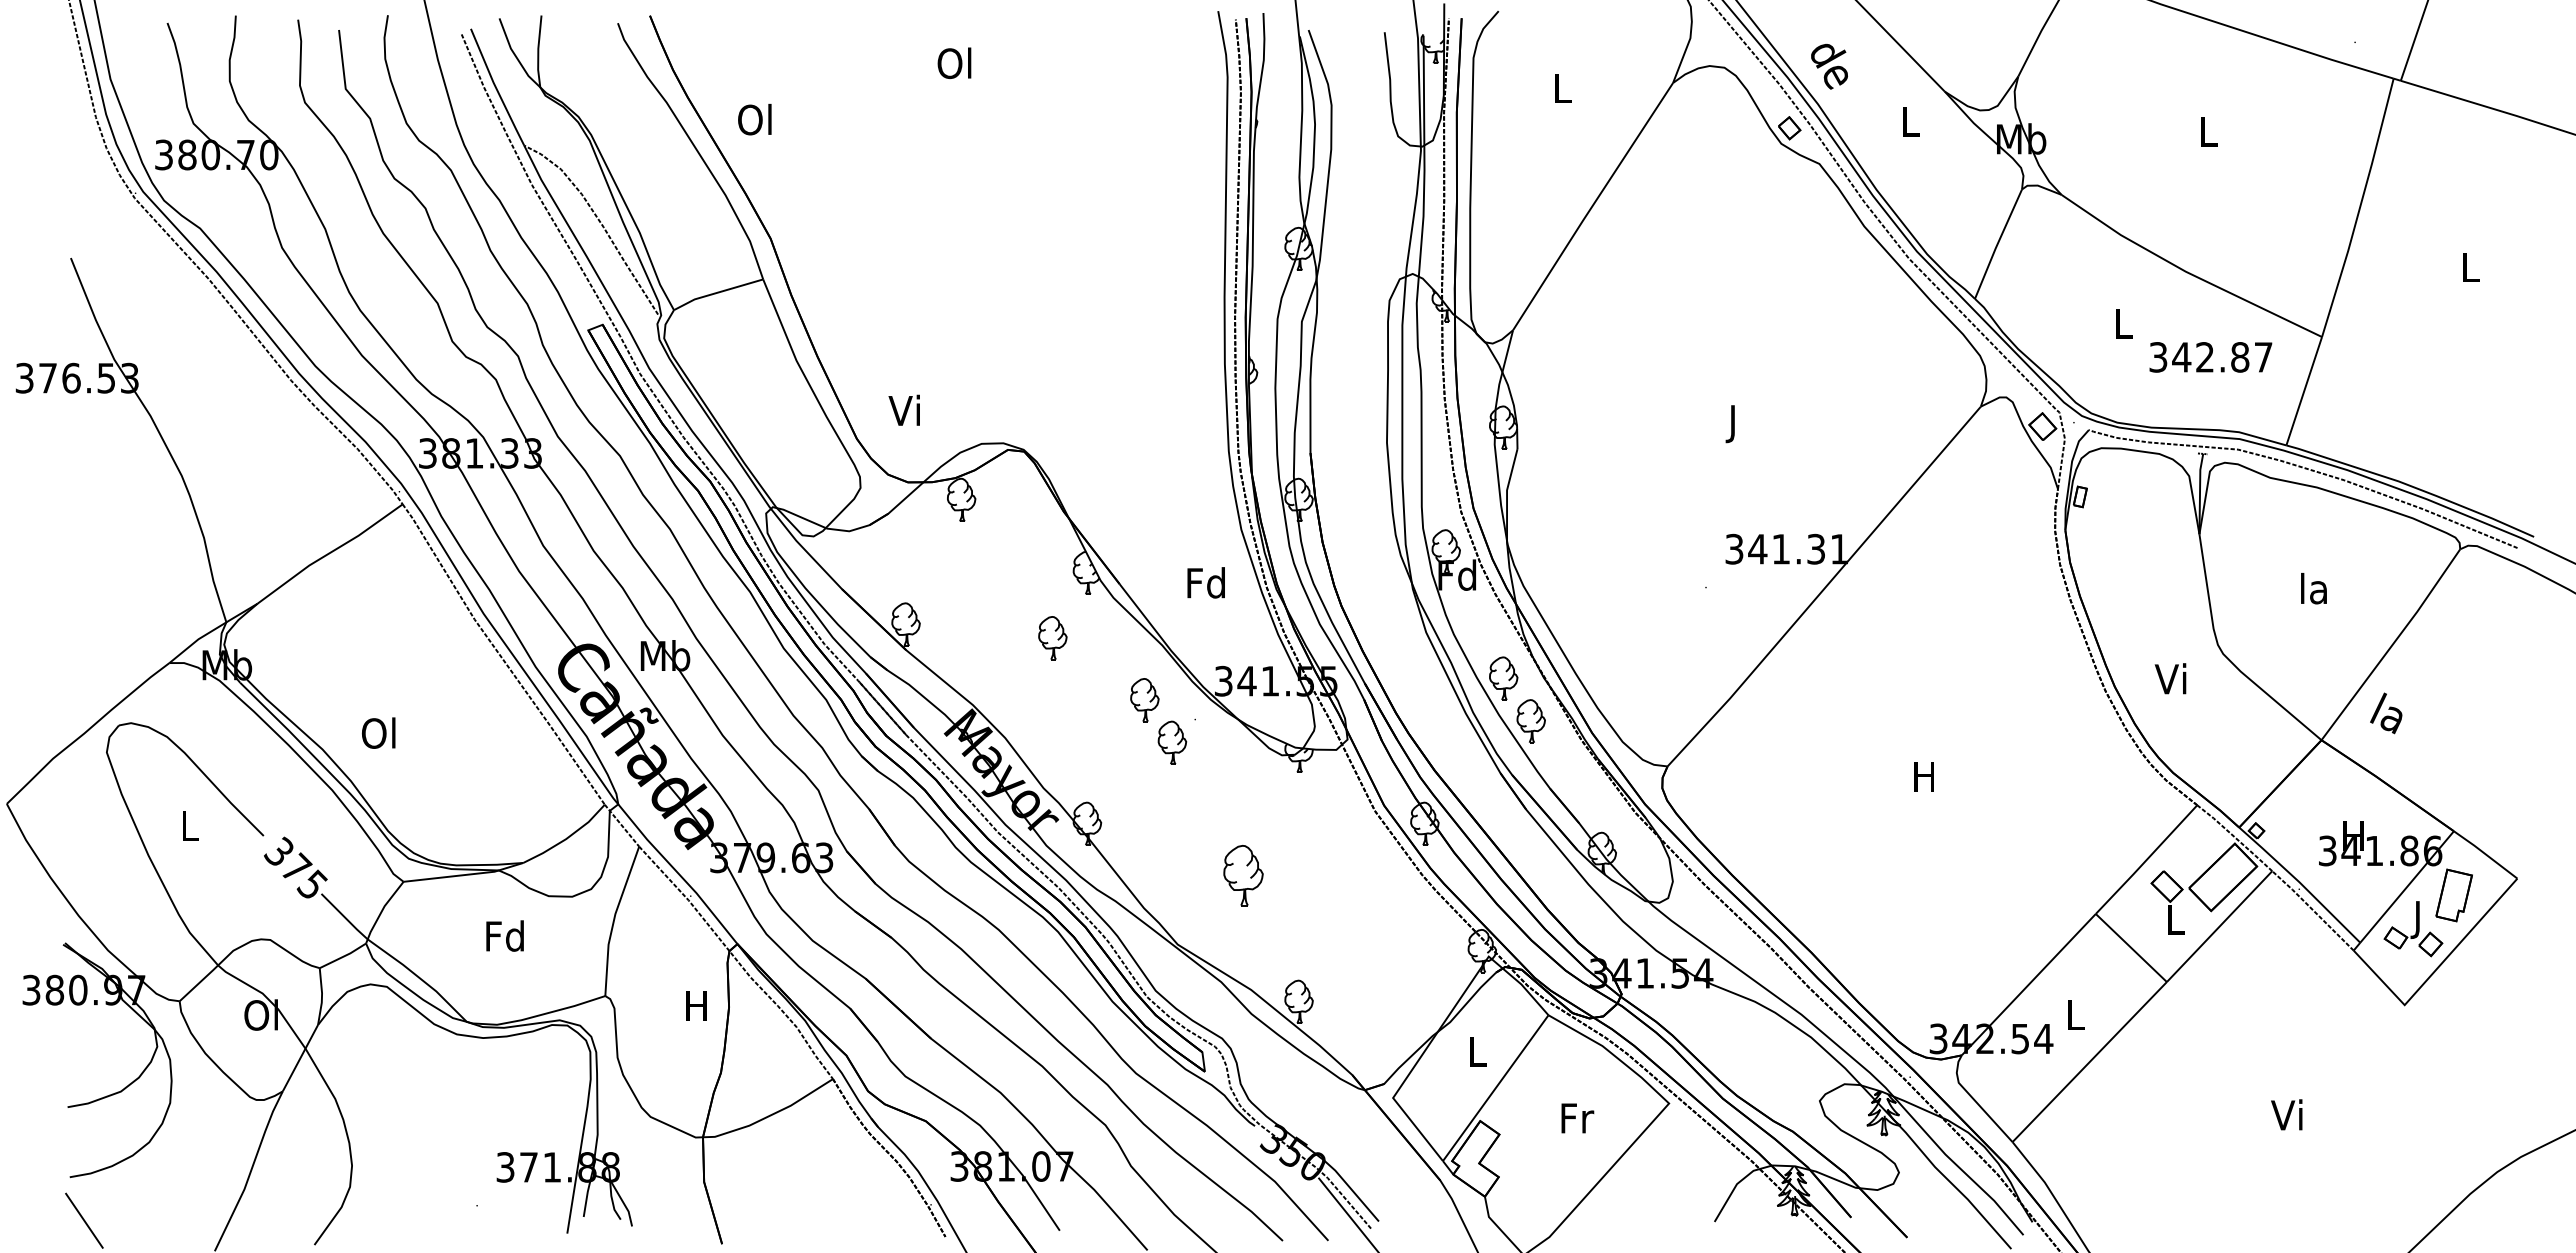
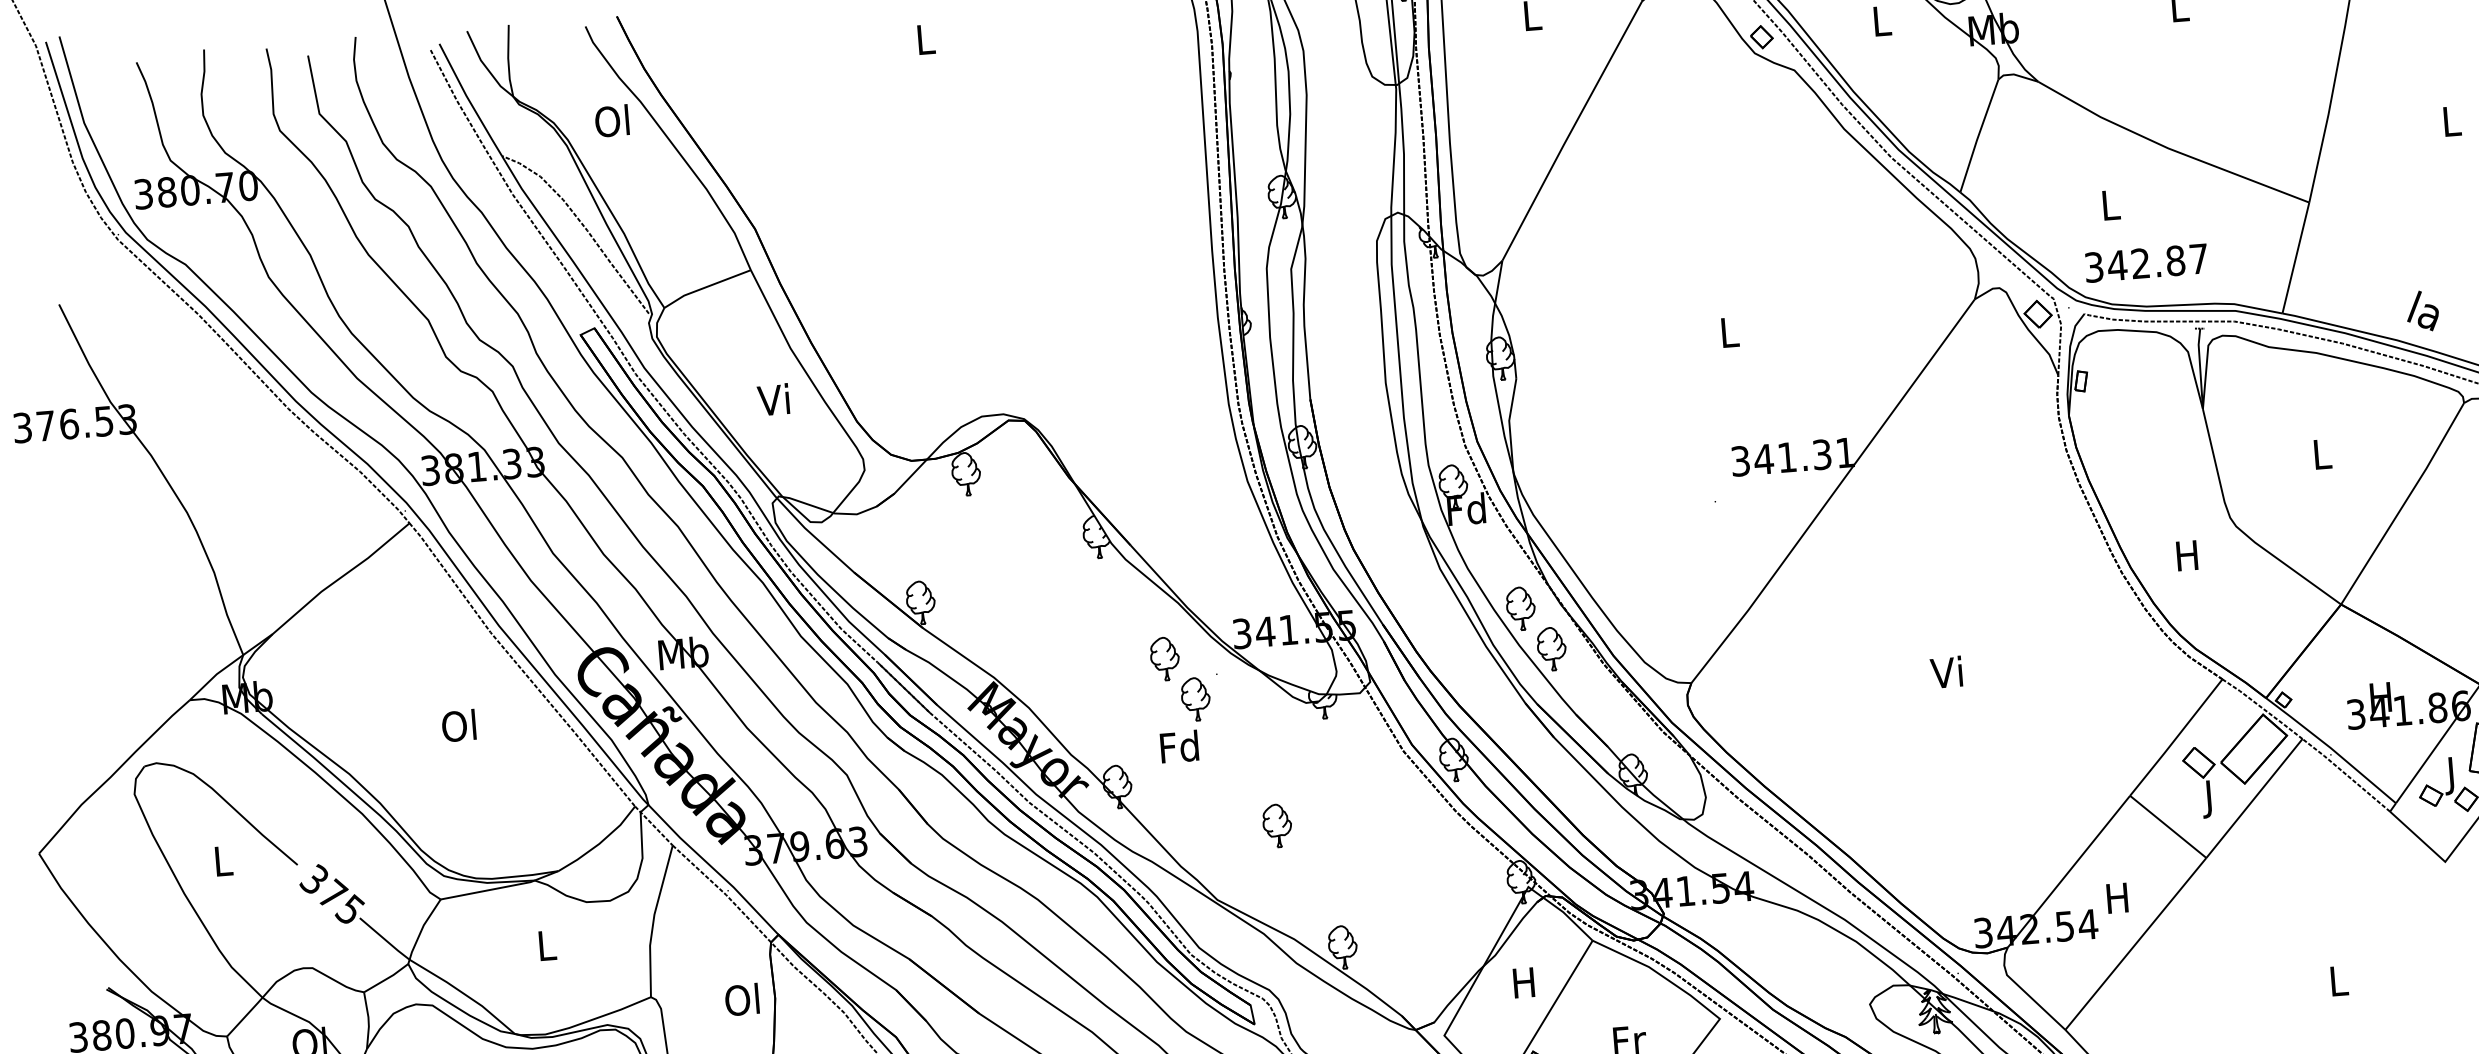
text: (954, 63) -> (924, 39), Ol -> L
text: (754, 119) -> (611, 120), moved
text: (2210, 357) -> (2146, 263), moved
text: (903, 409) -> (772, 398), moved
text: (1733, 424) -> (1729, 336), J -> L
text: (1205, 582) -> (1178, 746), moved
text: (2313, 588) -> (2320, 453), la -> L
part: (1052, 638) -> (1068, 604), removed
text: (2170, 678) -> (2185, 555), Vi -> H
text: (2386, 713) -> (2422, 311), moved
text: (378, 732) -> (458, 725), moved
text: (1922, 775) -> (1946, 671), H -> Vi
part: (1243, 875) -> (1277, 825), size x0.71
text: (2175, 923) -> (2210, 798), L -> J
text: (504, 935) -> (545, 944), Fd -> L
text: (695, 1005) -> (741, 999), H -> Ol
text: (2074, 1014) -> (2116, 897), L -> H
text: (1476, 1051) -> (1523, 982), L -> H
text: (2286, 1114) -> (2336, 980), Vi -> L

